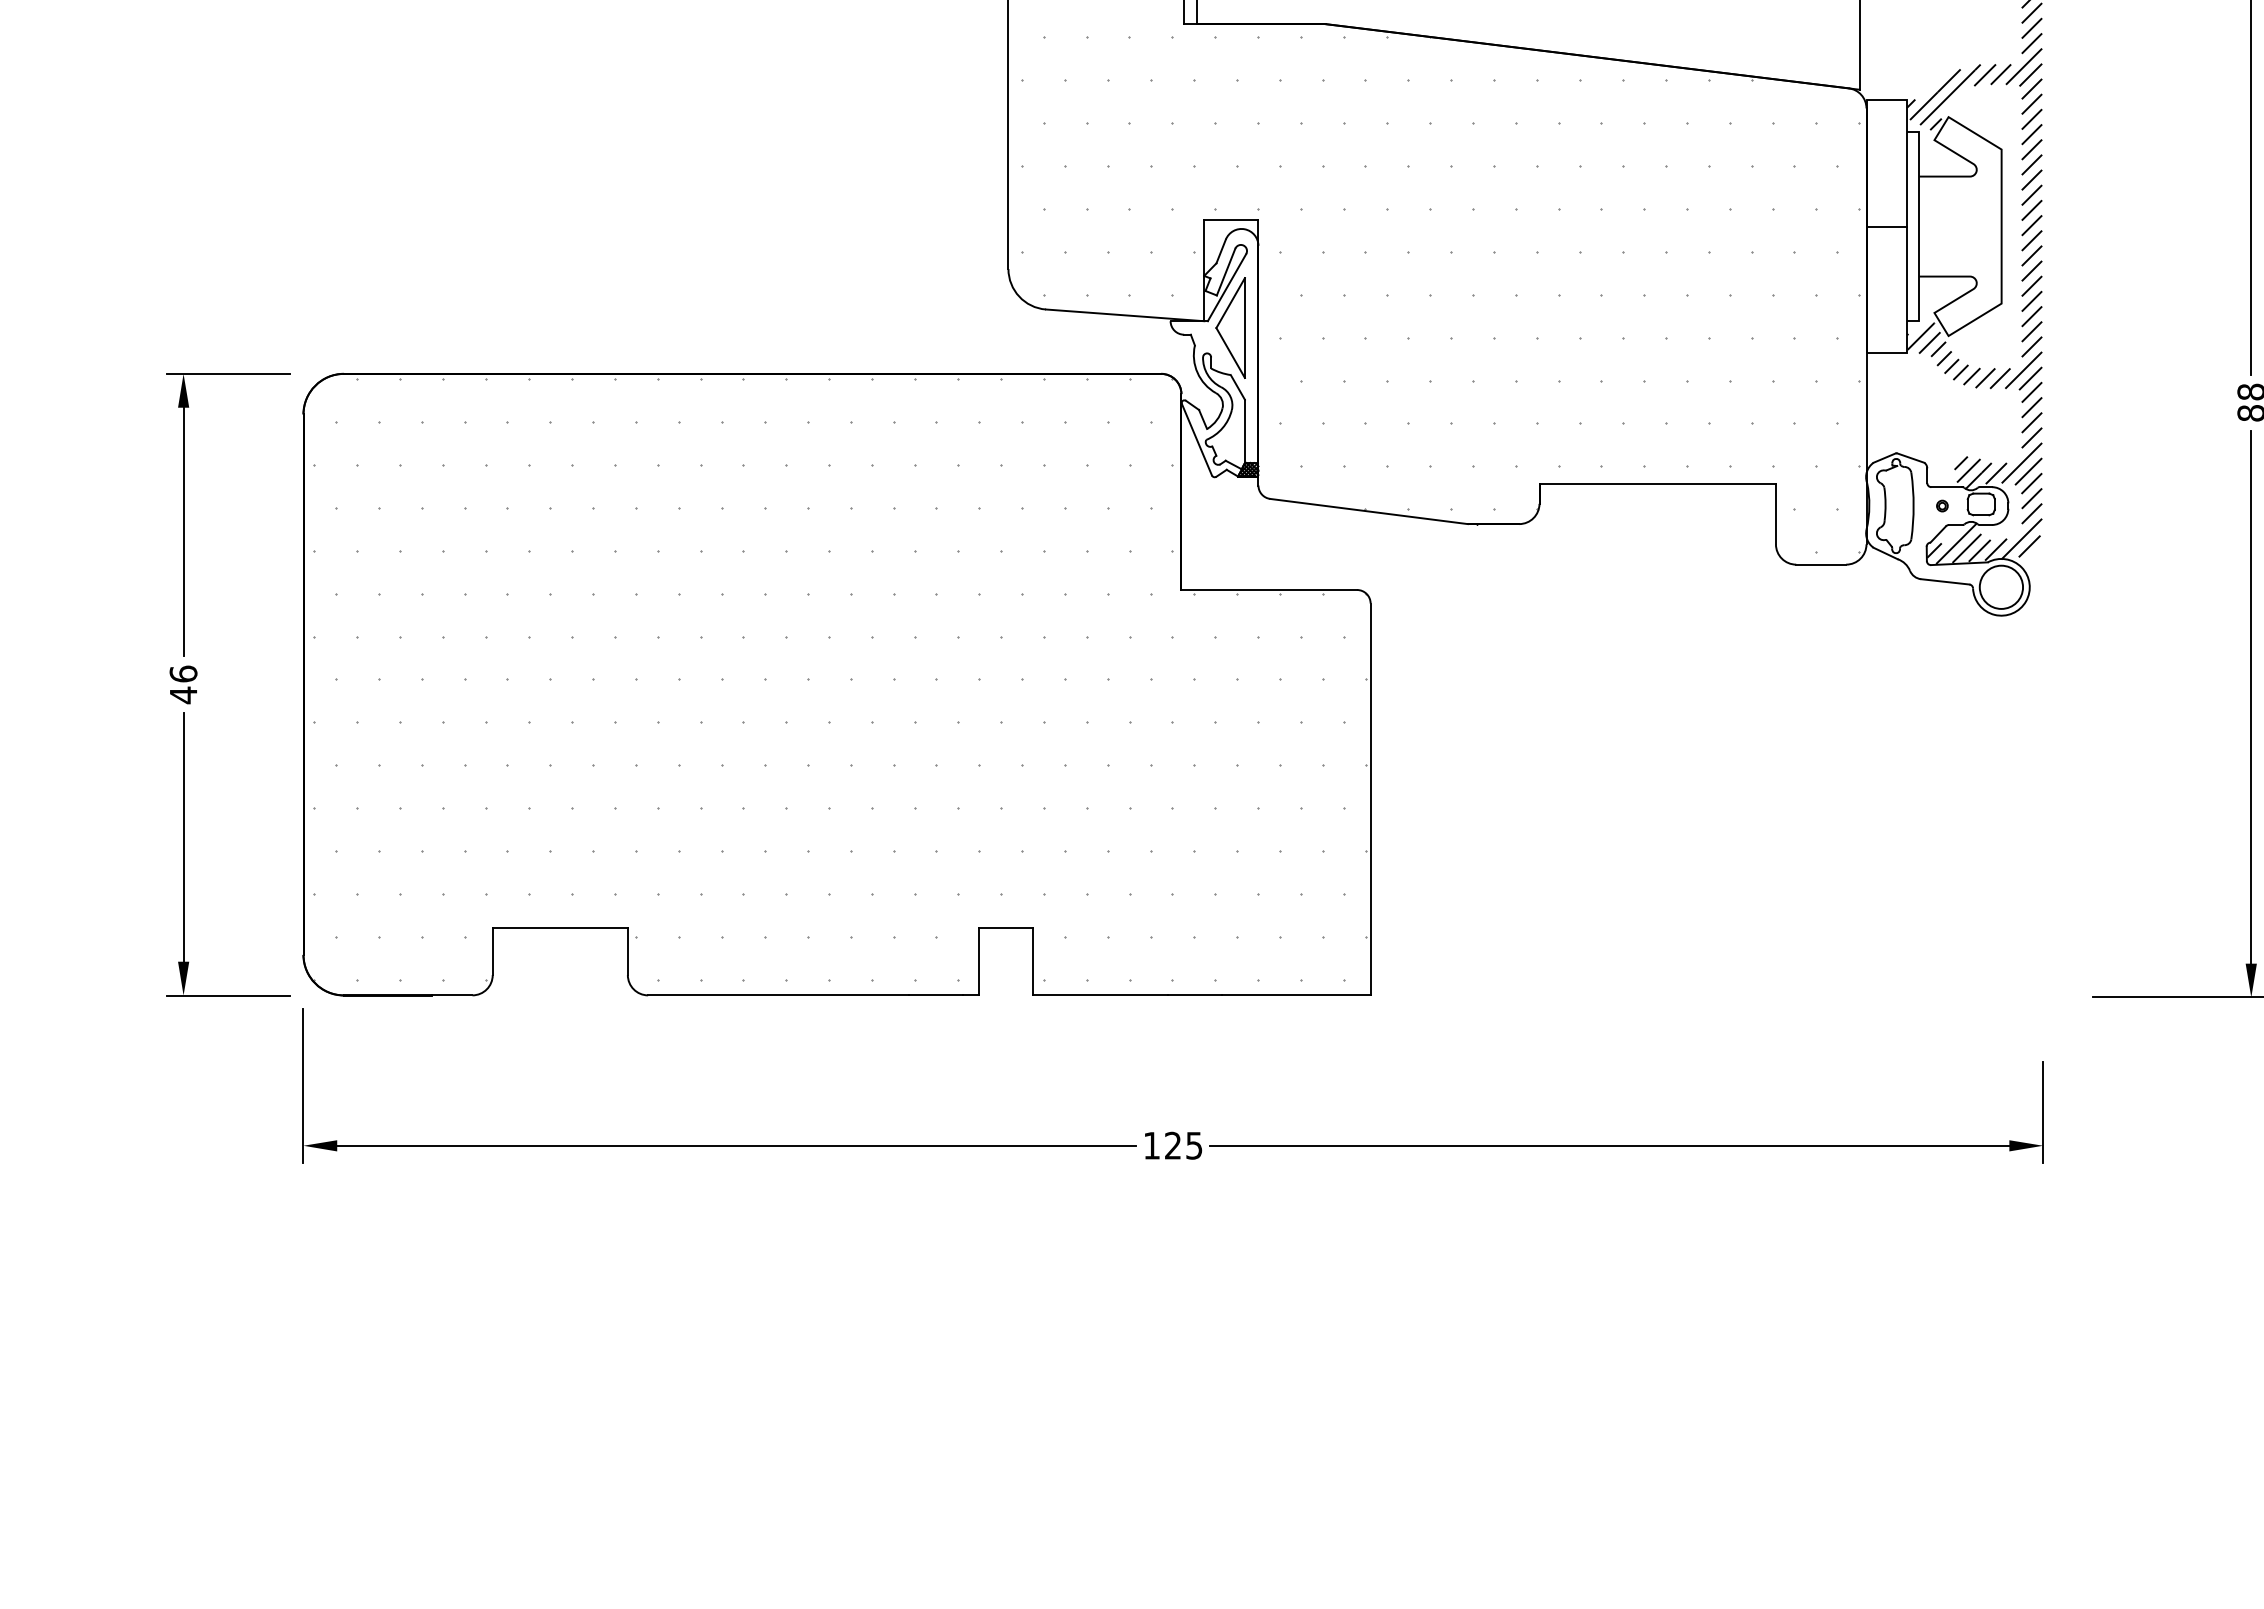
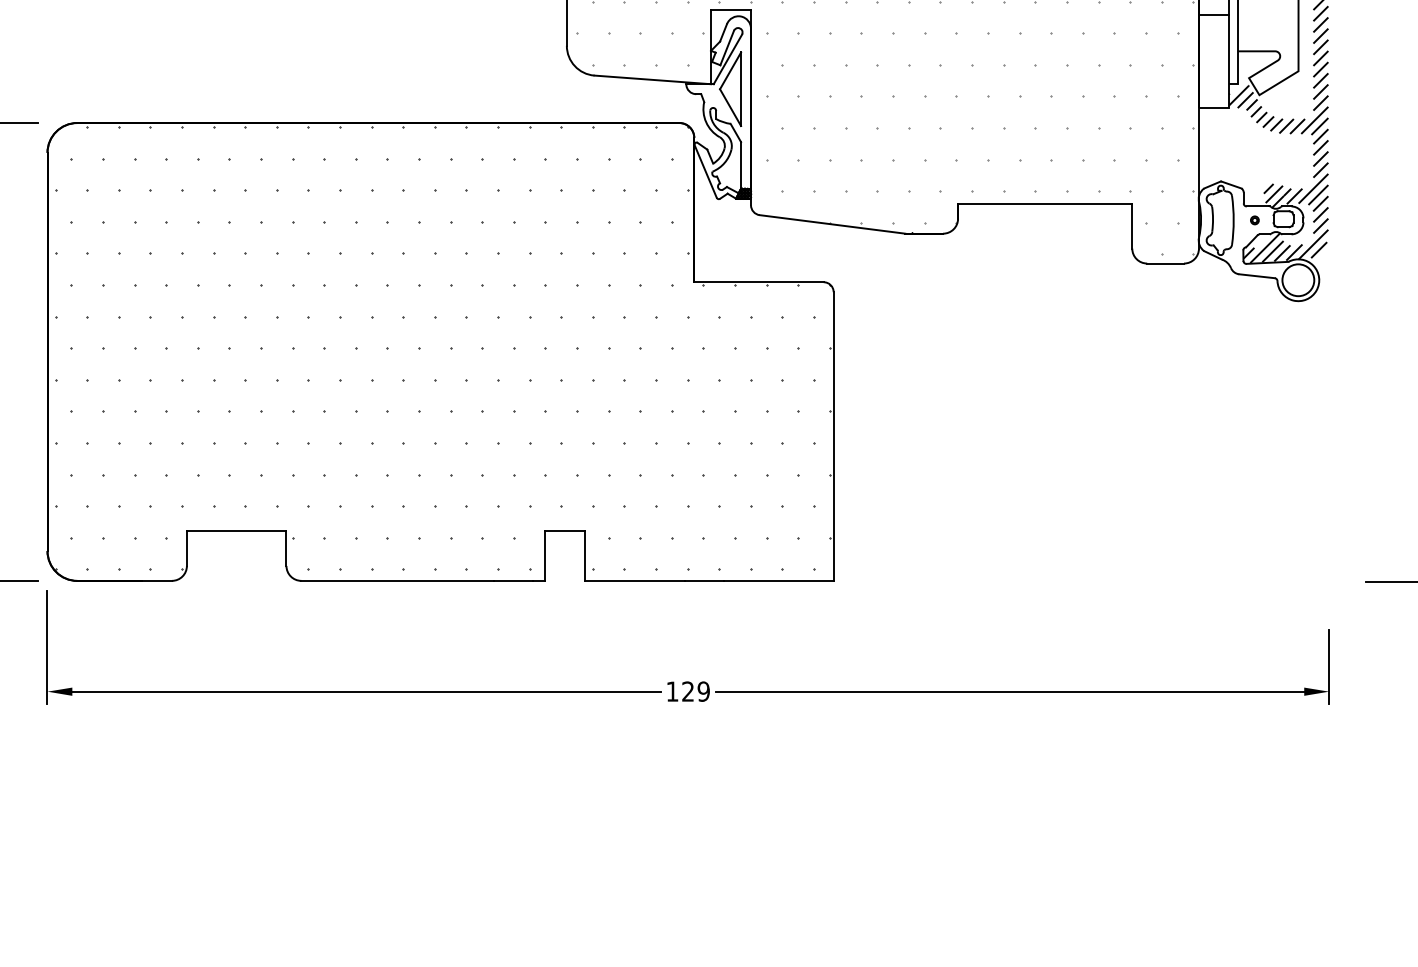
hatch: (839, 679) -> (442, 348), added
text: (1194, 1145) -> (703, 691), 125 -> 129

